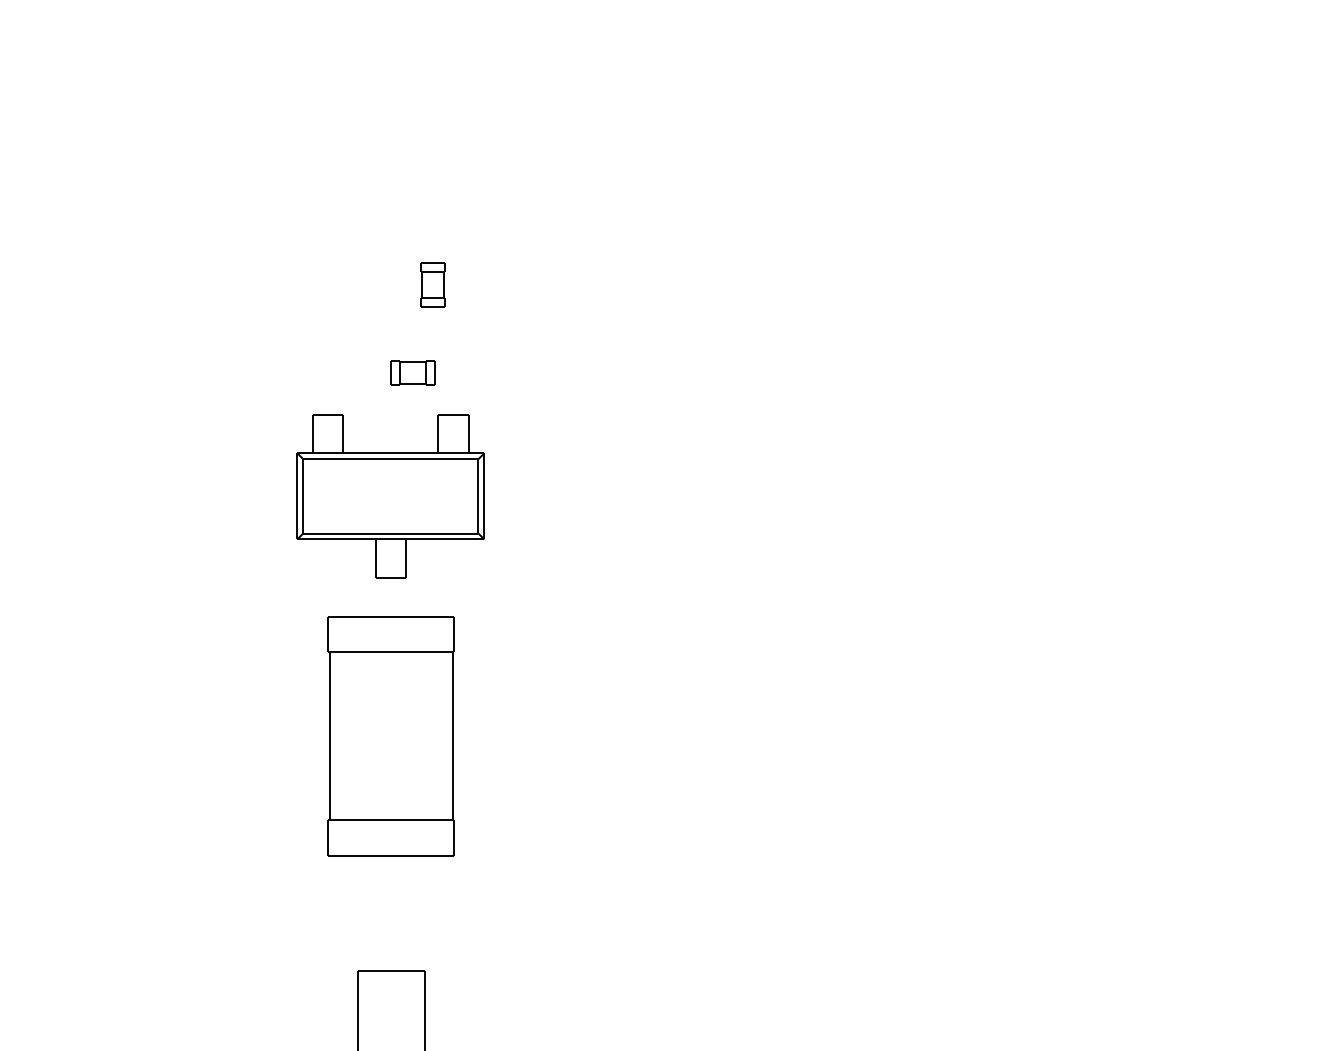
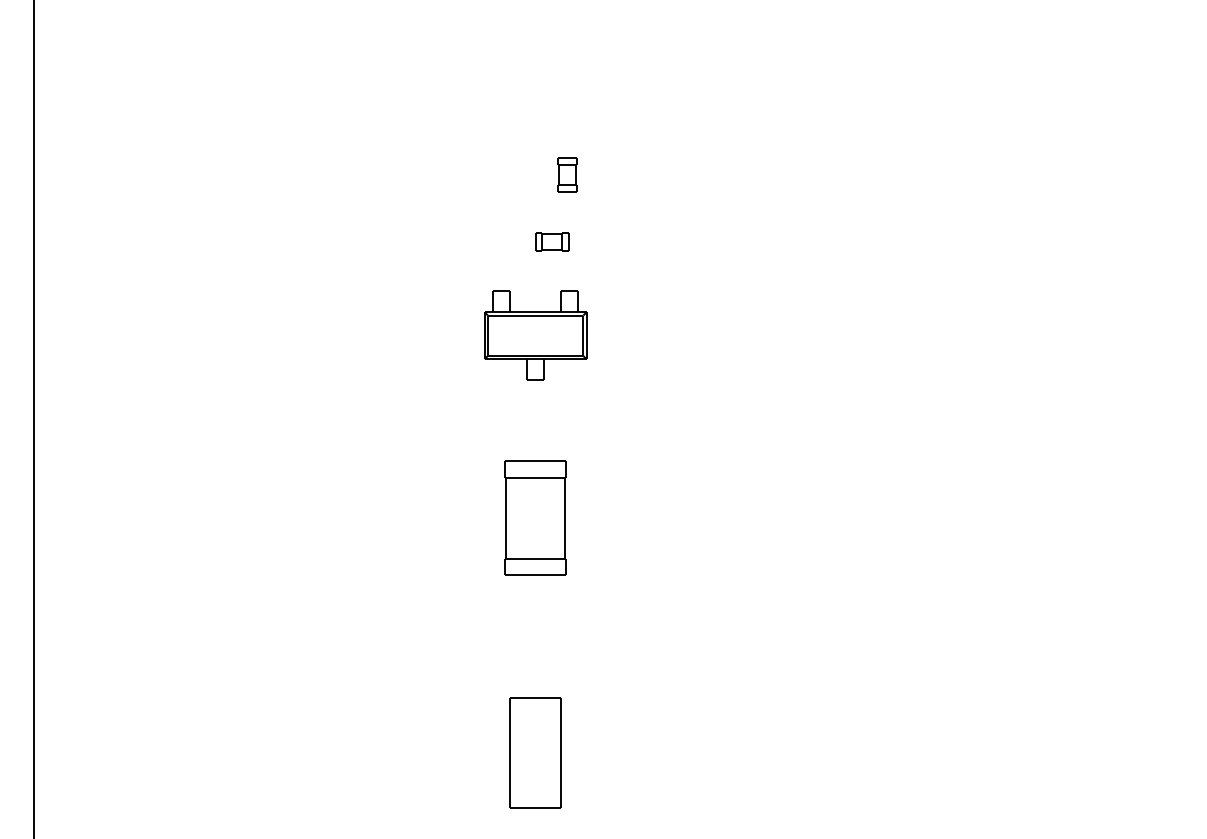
part: (390, 495) -> (535, 335), size x0.71
part: (390, 734) -> (535, 517), size x0.62

